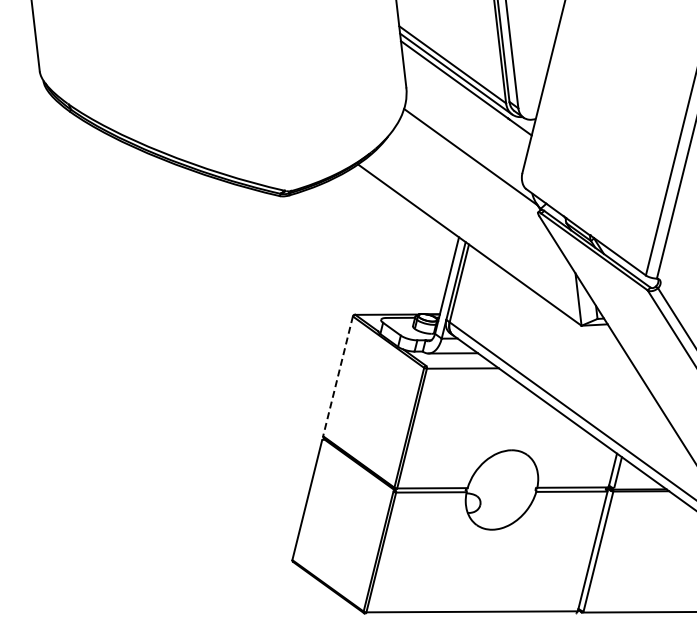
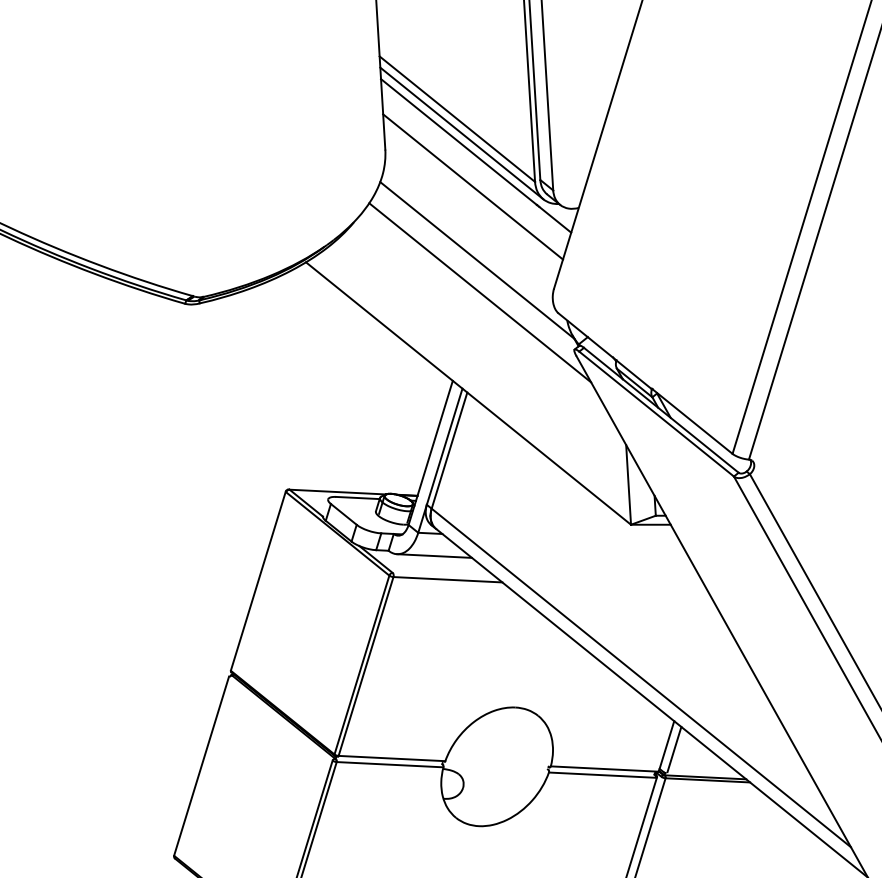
line: (465, 108) -> (473, 186), added
line: (473, 178) -> (479, 292), added
line: (338, 376) -> (258, 581), dashed -> solid

